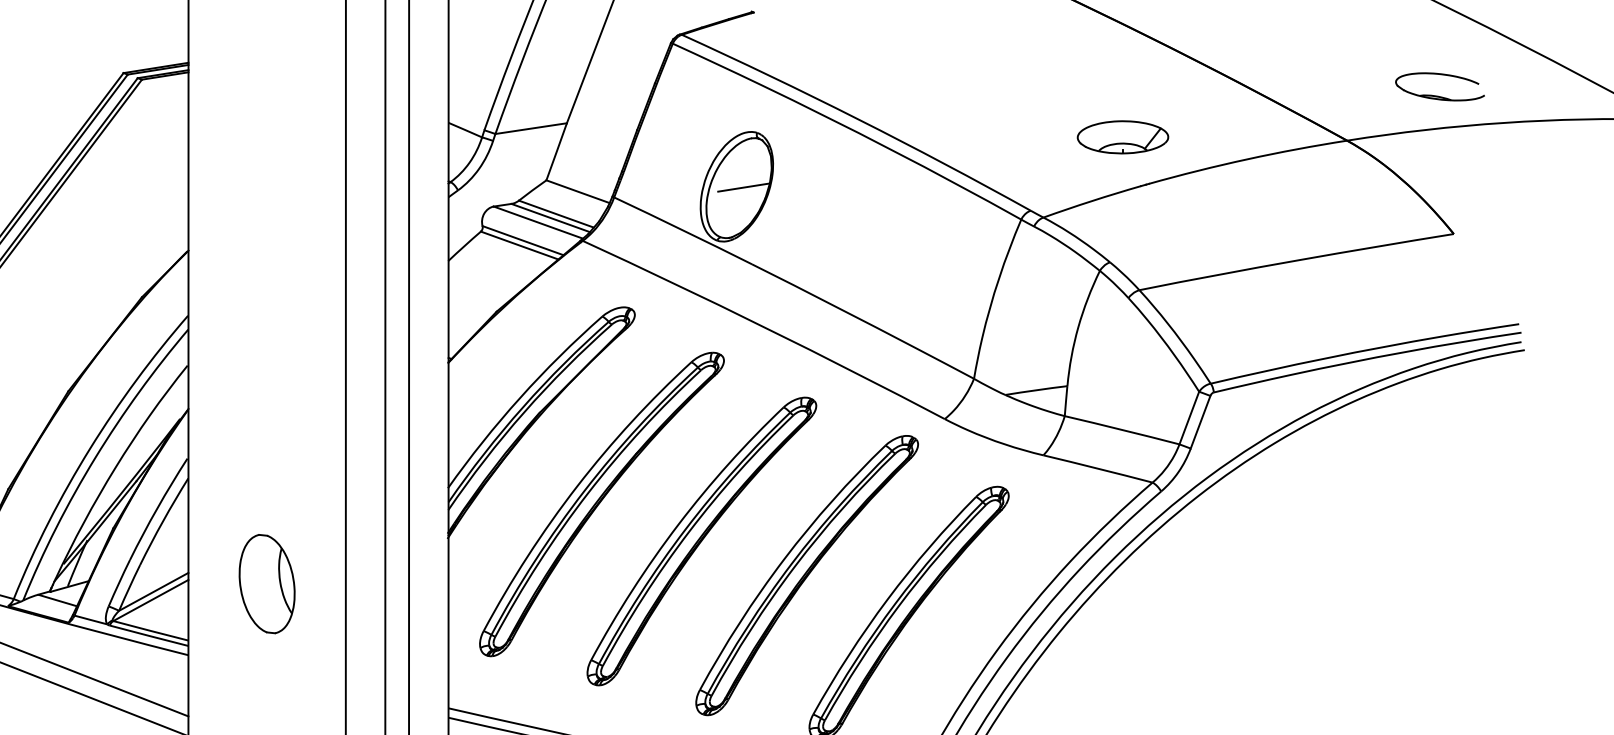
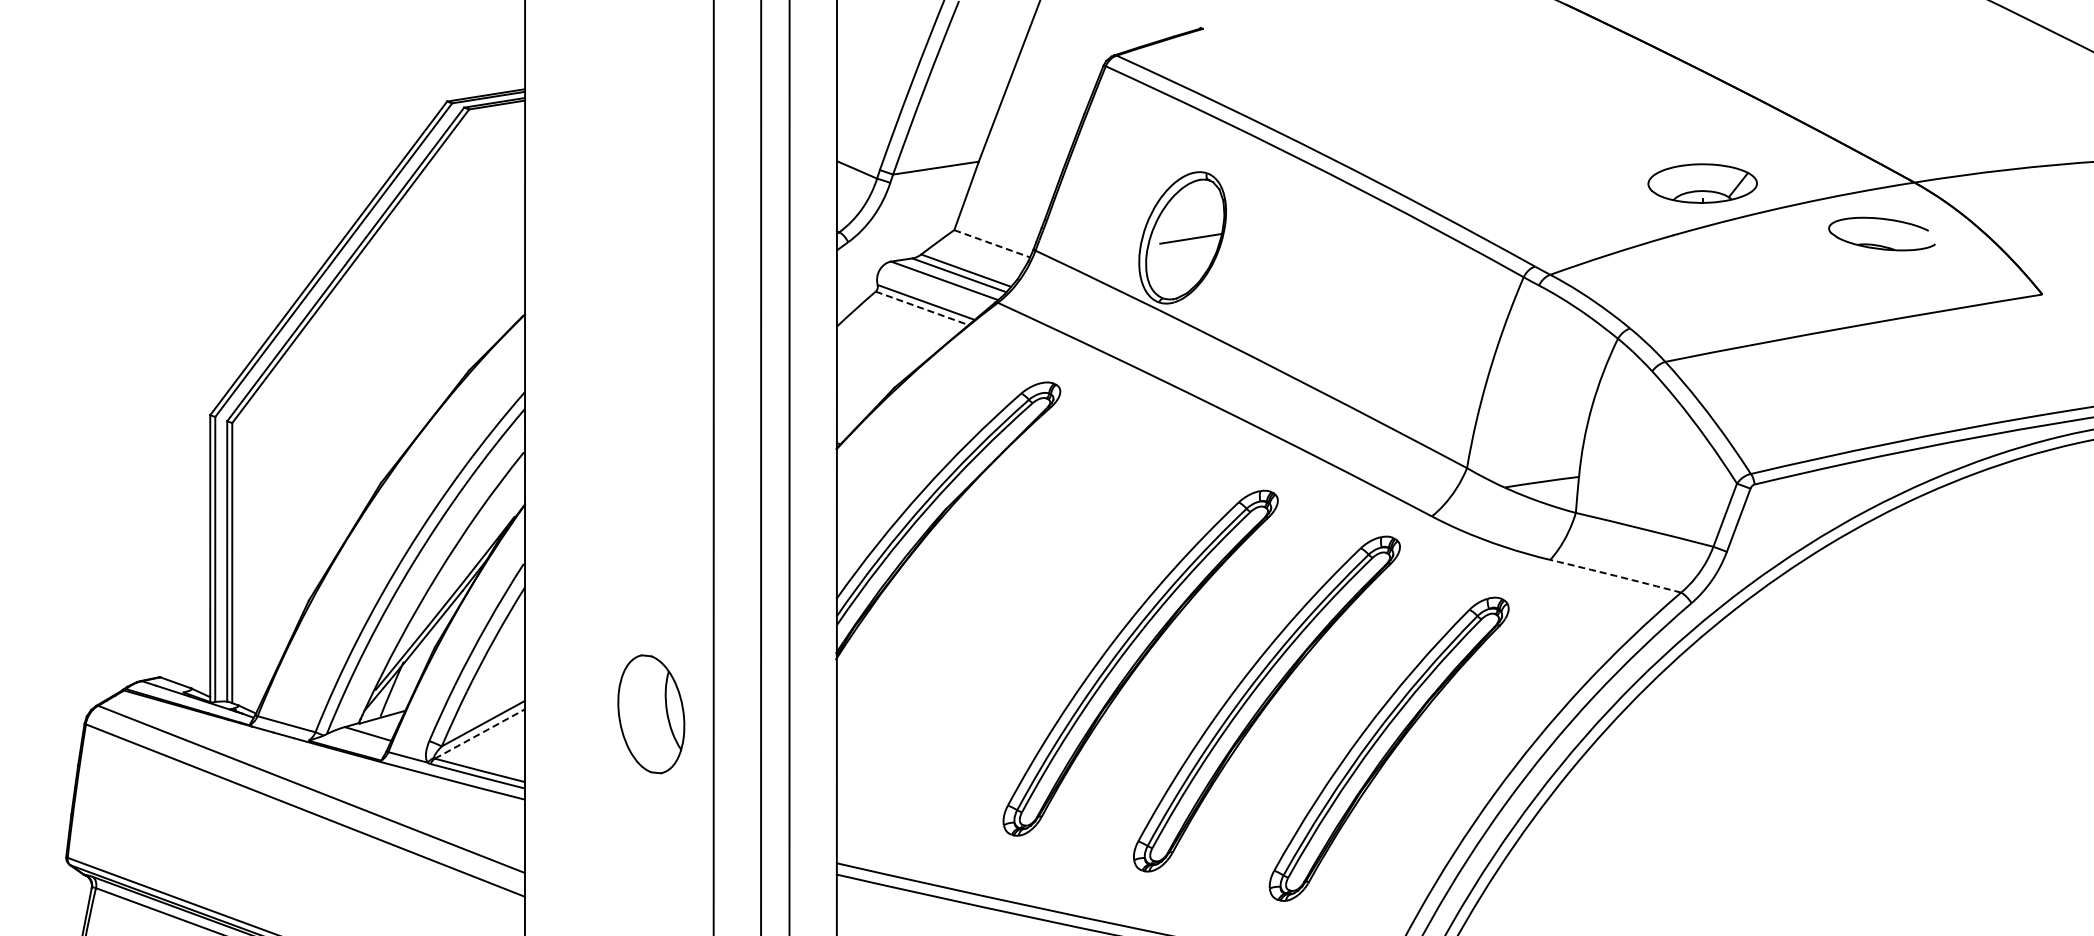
part: (1437, 95) -> (1878, 244), moved
part: (1122, 137) -> (1702, 183), moved
line: (578, 191) -> (992, 243), solid -> dashed
line: (519, 245) -> (922, 308), solid -> dashed
arc: (1097, 468) -> (1615, 575), solid -> dashed
part: (601, 504) -> (1020, 618), removed
part: (267, 584) -> (651, 714), moved
line: (151, 600) -> (480, 733), solid -> dashed

